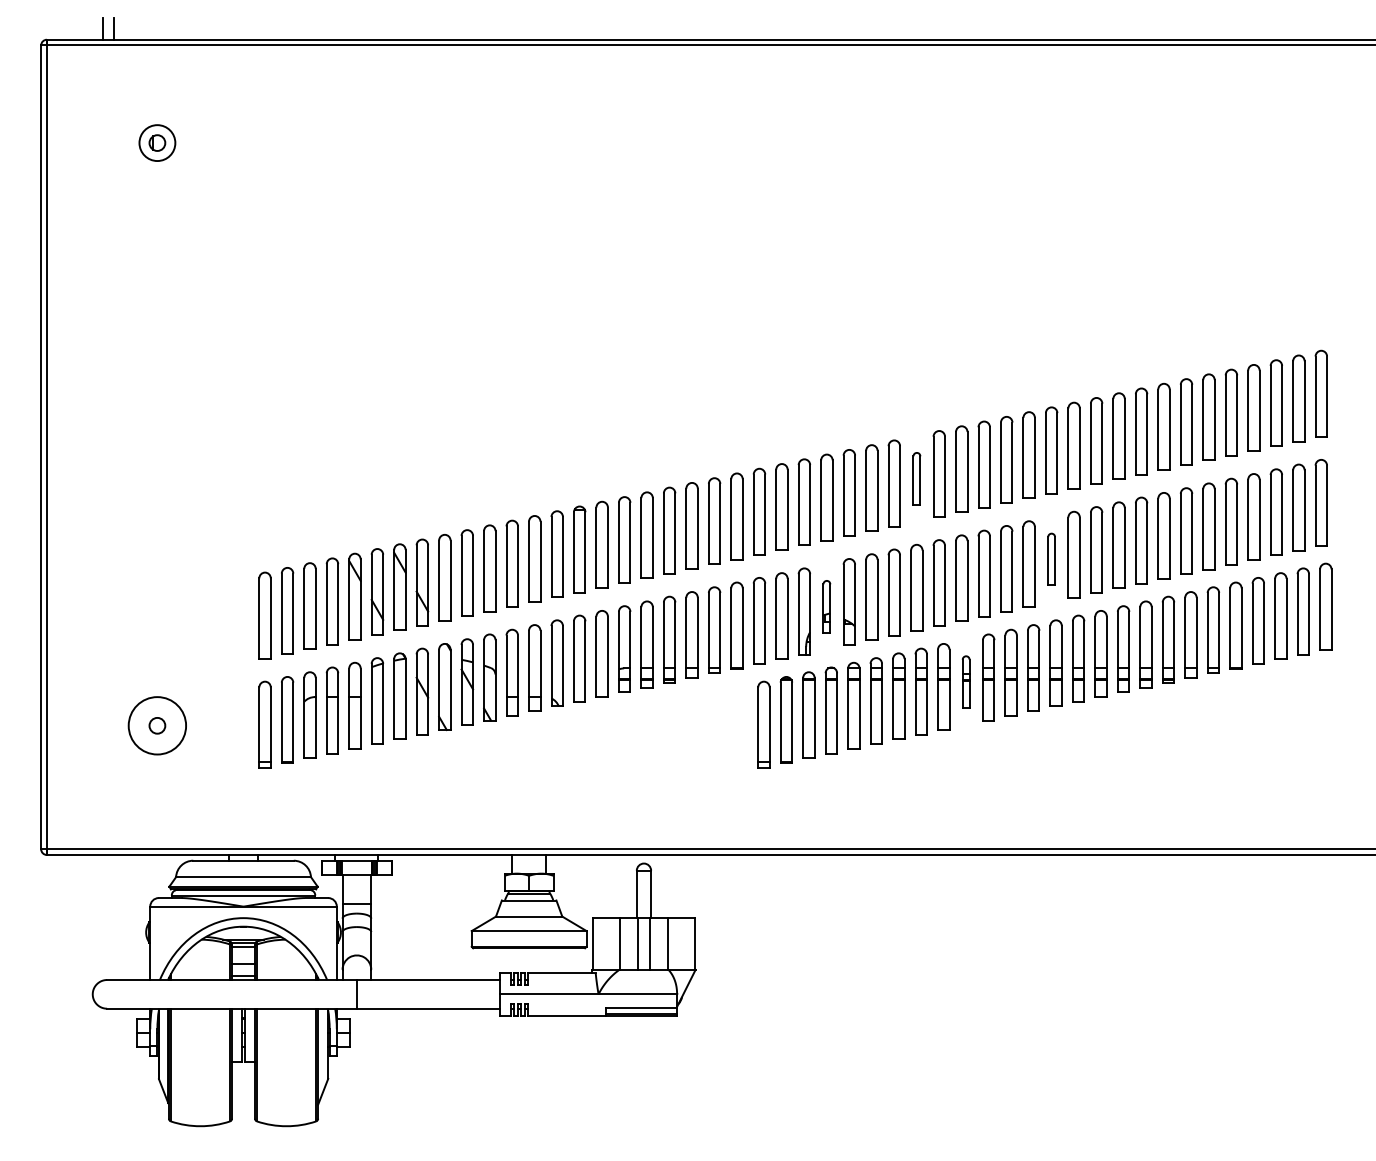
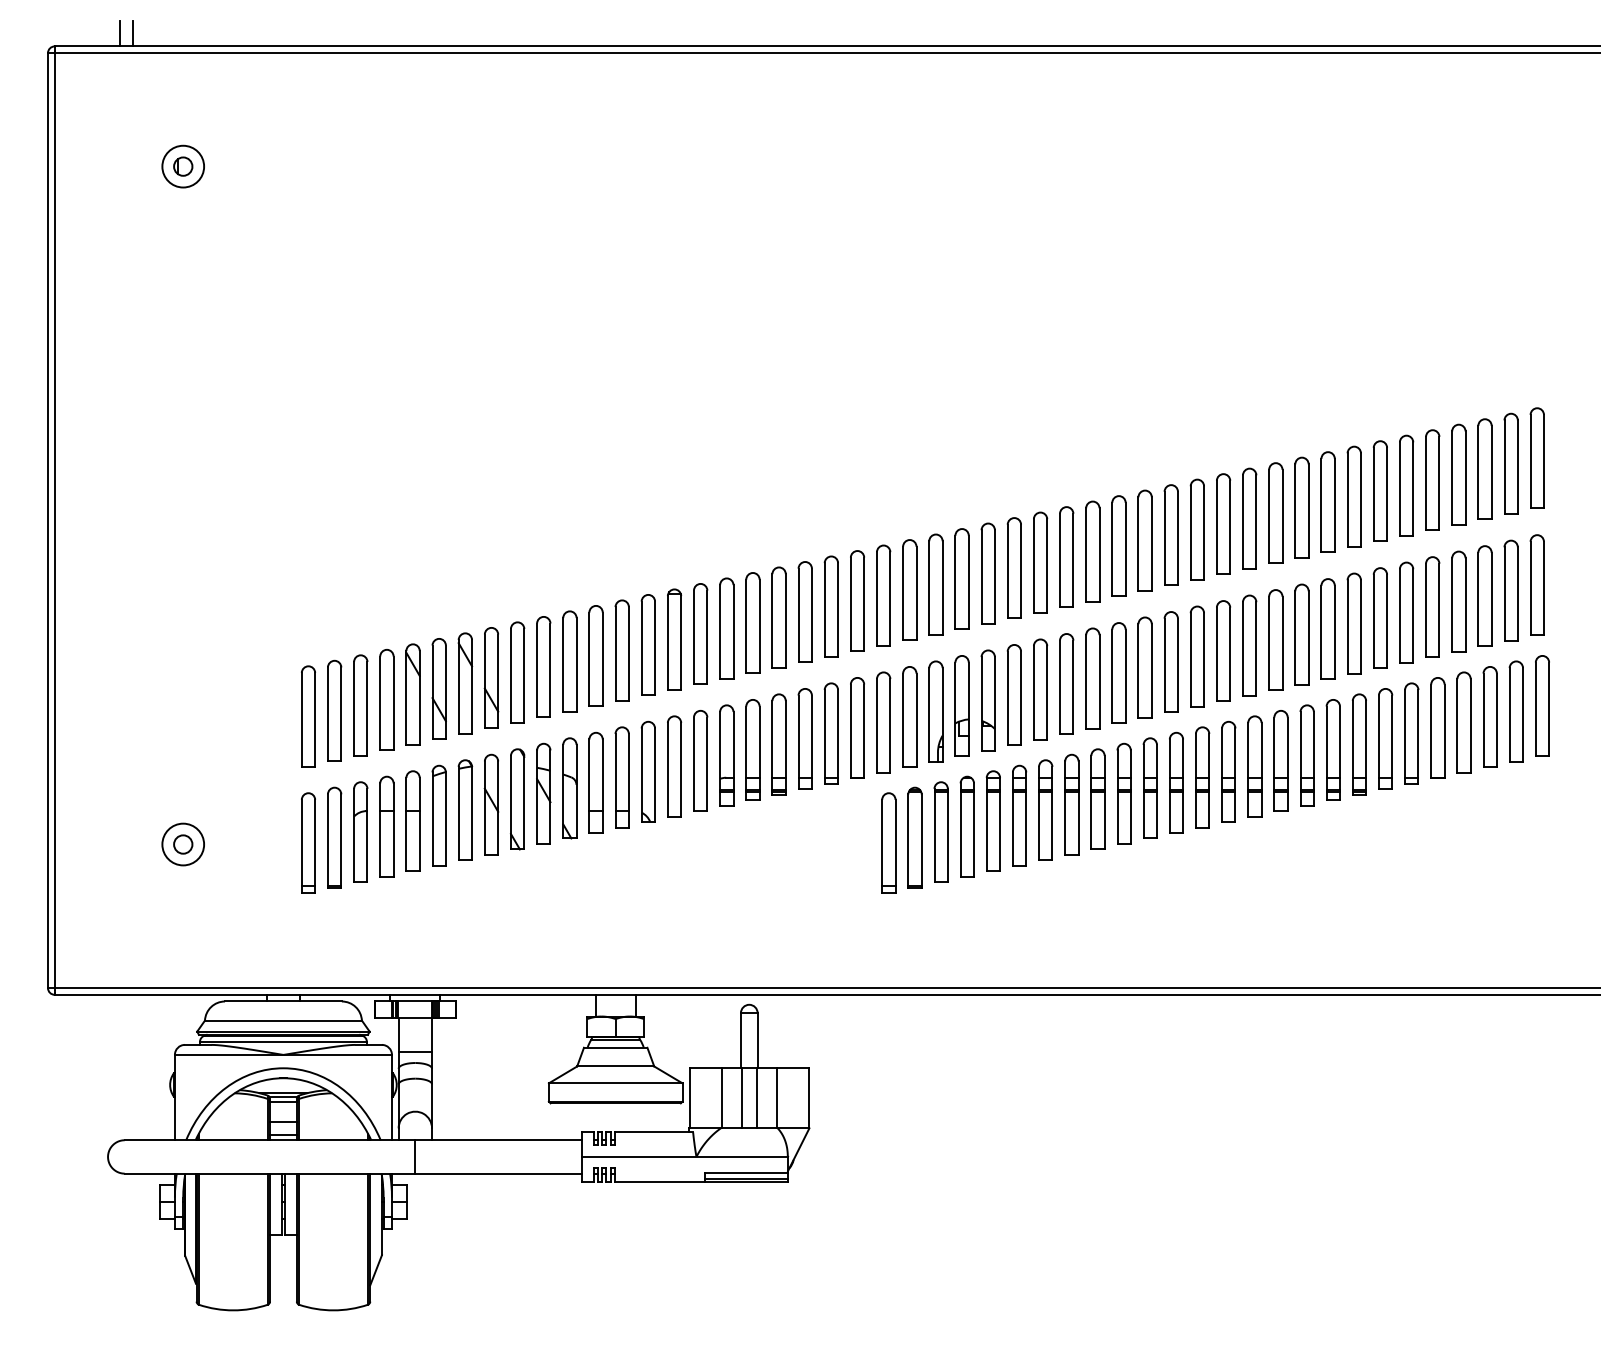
part: (916, 478) -> (1066, 556), size x1.67
part: (1051, 559) -> (1223, 650), size x1.67
part: (826, 606) -> (961, 705), size x1.67
part: (965, 681) -> (1123, 793), size x1.67
circle: (157, 725) -> (183, 844), size x0.62

